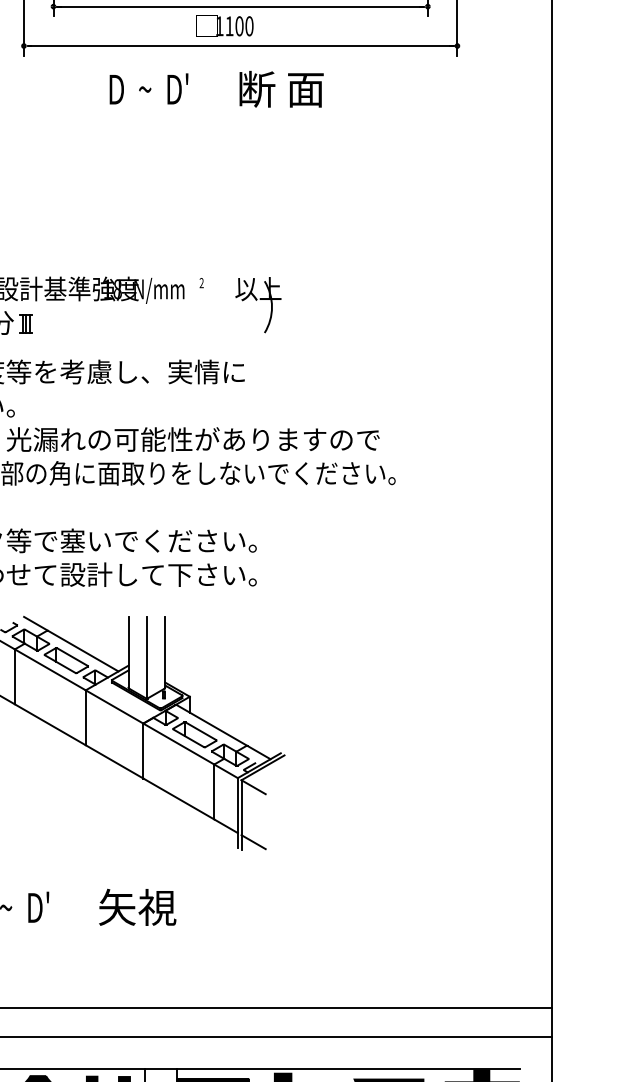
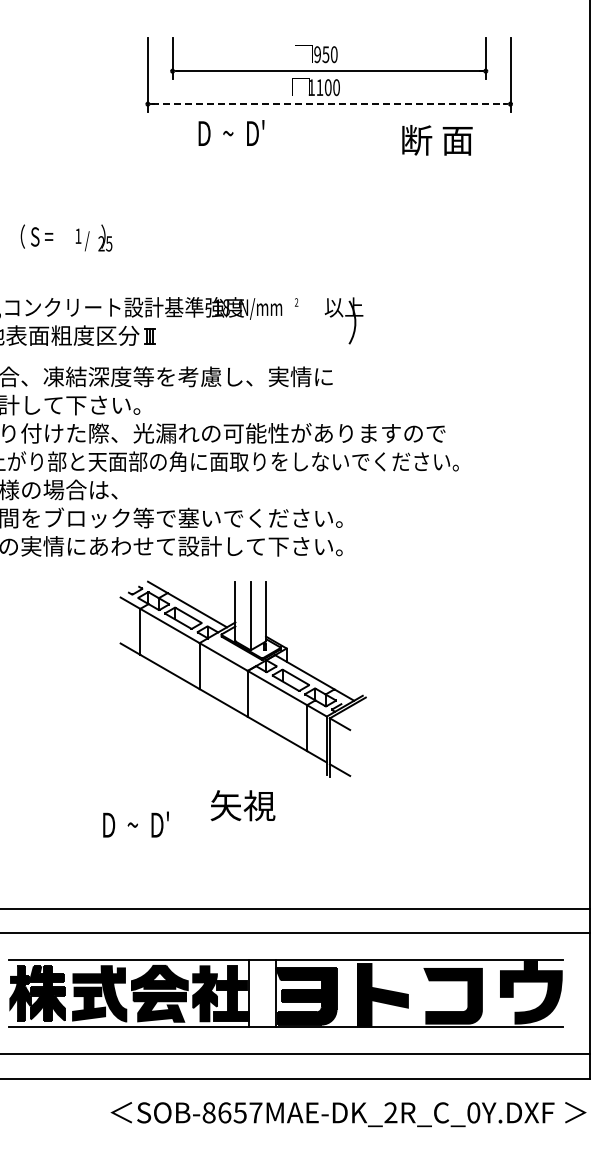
line: (241, 46) -> (329, 104), solid -> dashed
text: (148, 88) -> (231, 132), moved
text: (281, 89) -> (437, 140), moved
text: (137, 907) -> (242, 805), moved

